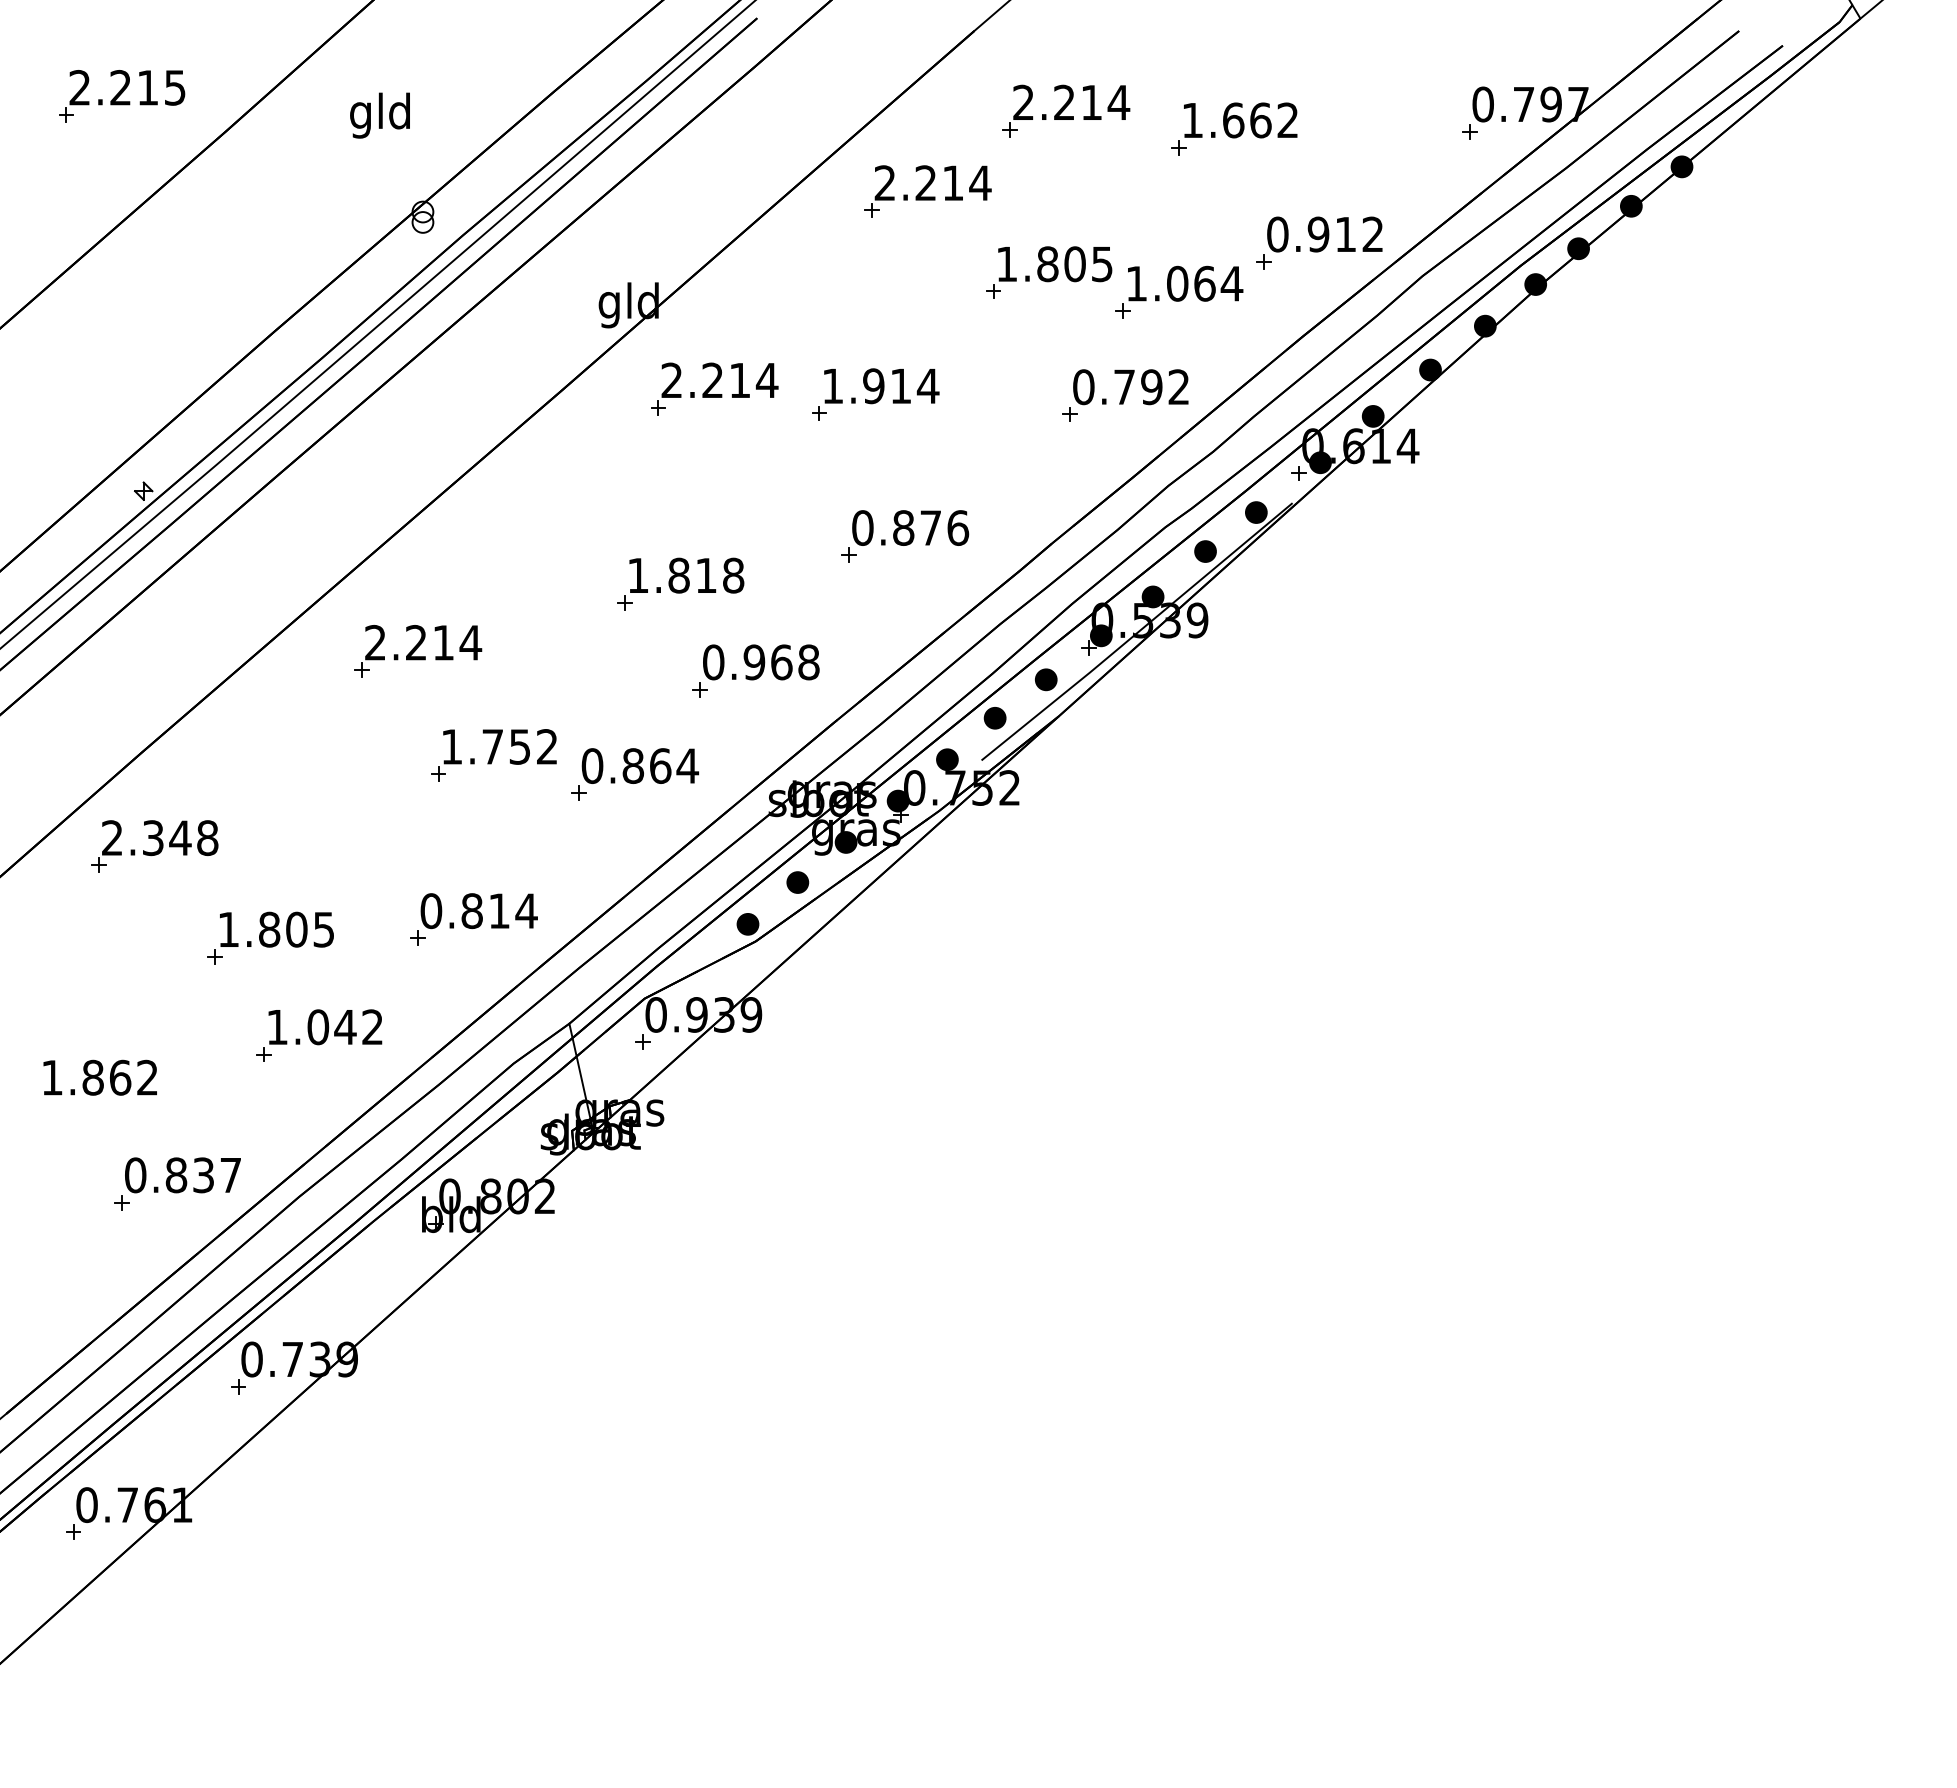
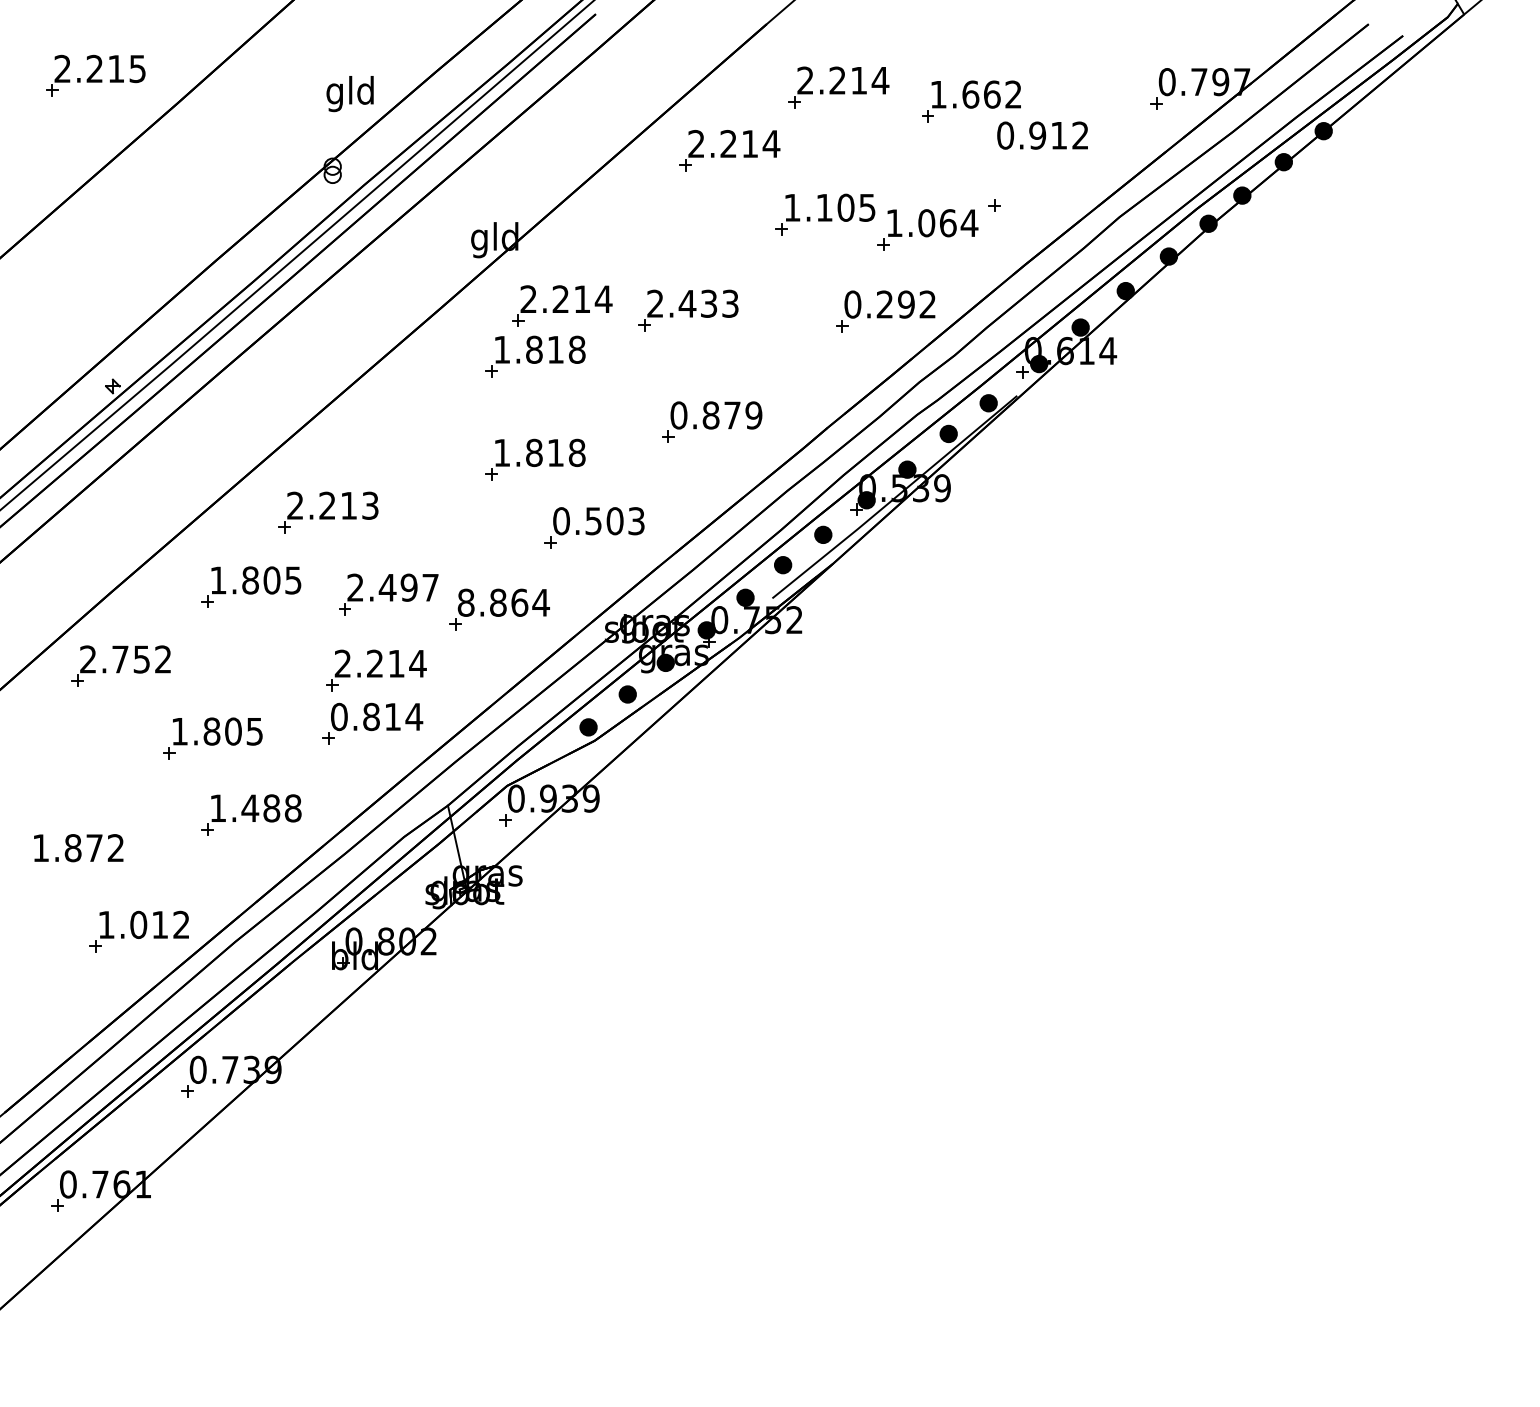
text: (379, 115) -> (349, 93), moved
text: (1324, 234) -> (1042, 135), moved
text: (1047, 264) -> (824, 208), 1.805 -> 1.105
text: (880, 386) -> (692, 304), 1.914 -> 2.433
text: (1124, 386) -> (884, 304), 0.792 -> 0.292
part: (680, 452) -> (535, 355), added
text: (958, 527) -> (754, 415), 0.876 -> 0.879
text: (470, 642) -> (370, 505), 2.214 -> 2.213
text: (781, 662) -> (614, 521), 0.968 -> 0.503
part: (319, 745) -> (251, 586), added
text: (499, 746) -> (392, 587), 1.752 -> 2.497
text: (592, 765) -> (466, 602), 0.864 -> 8.864
text: (180, 838) -> (141, 659), 2.348 -> 2.752
part: (478, 851) -> (376, 670), added
text: (344, 1027) -> (270, 808), 1.042 -> 1.488
text: (120, 1077) -> (94, 847), 1.862 -> 1.872
text: (182, 1175) -> (143, 925), 0.837 -> 1.012

